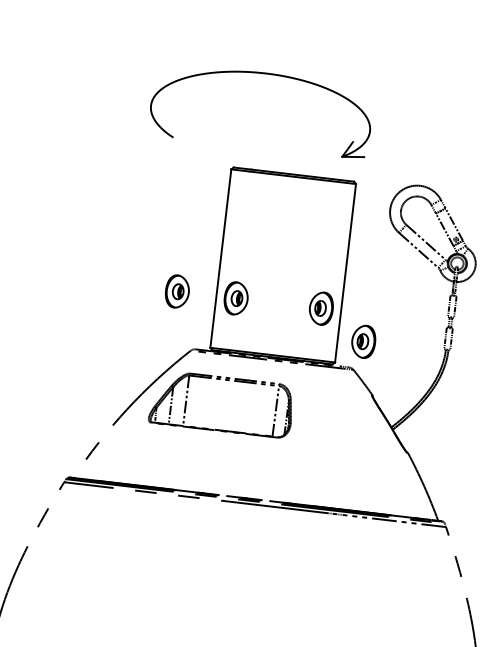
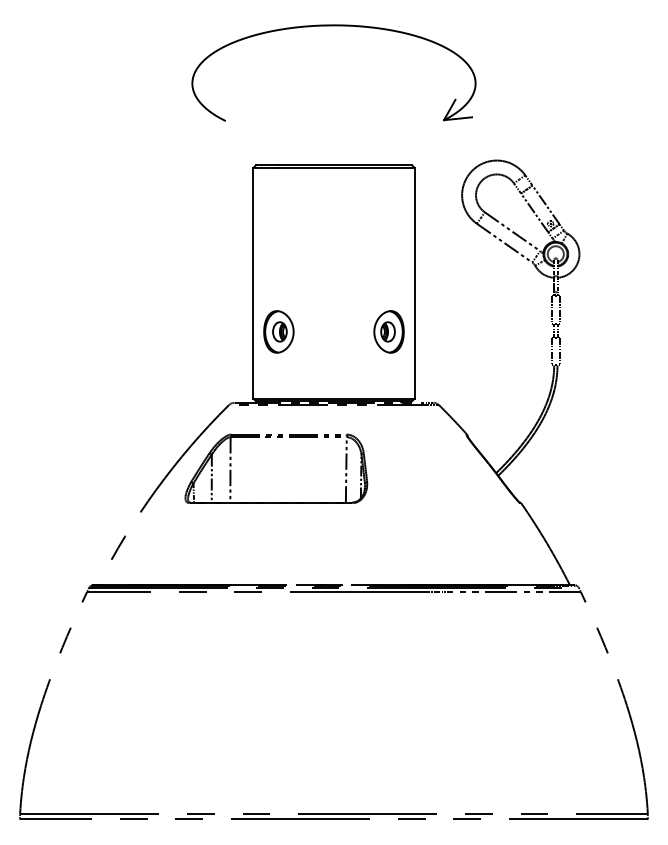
part: (265, 74) -> (333, 26), moved
part: (177, 291) -> (202, 331), removed
part: (363, 341) -> (447, 367), removed

